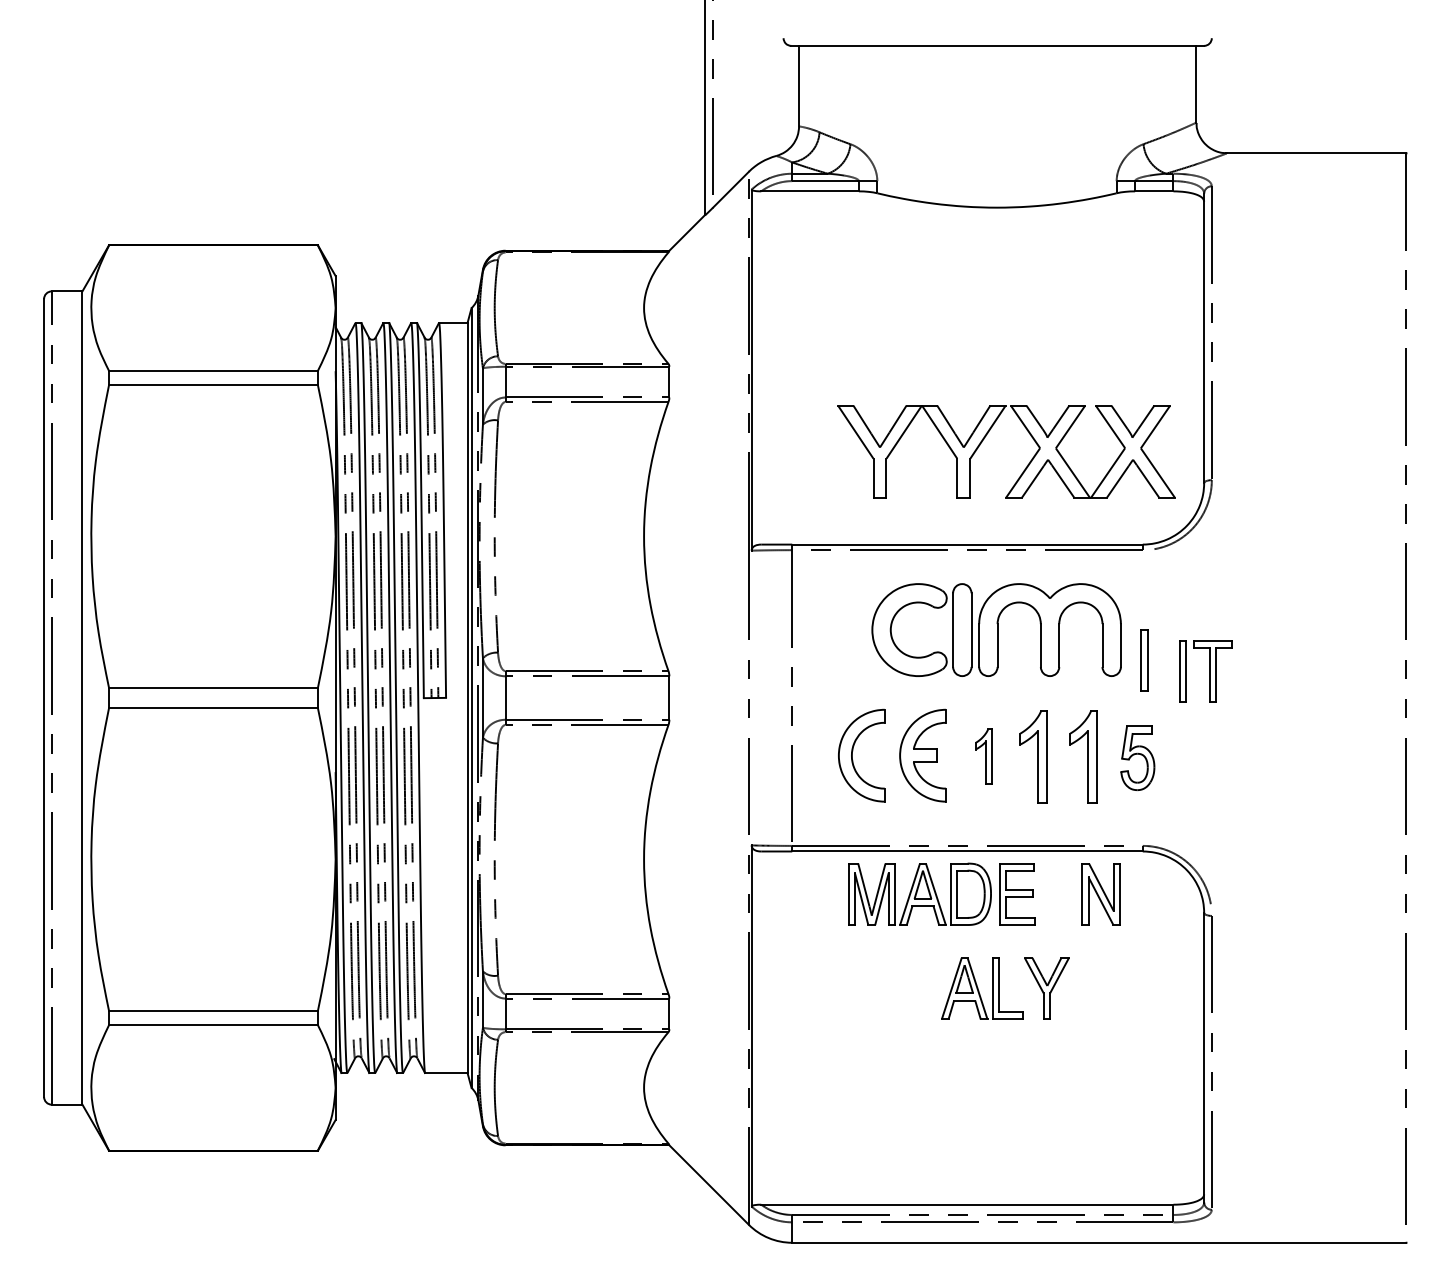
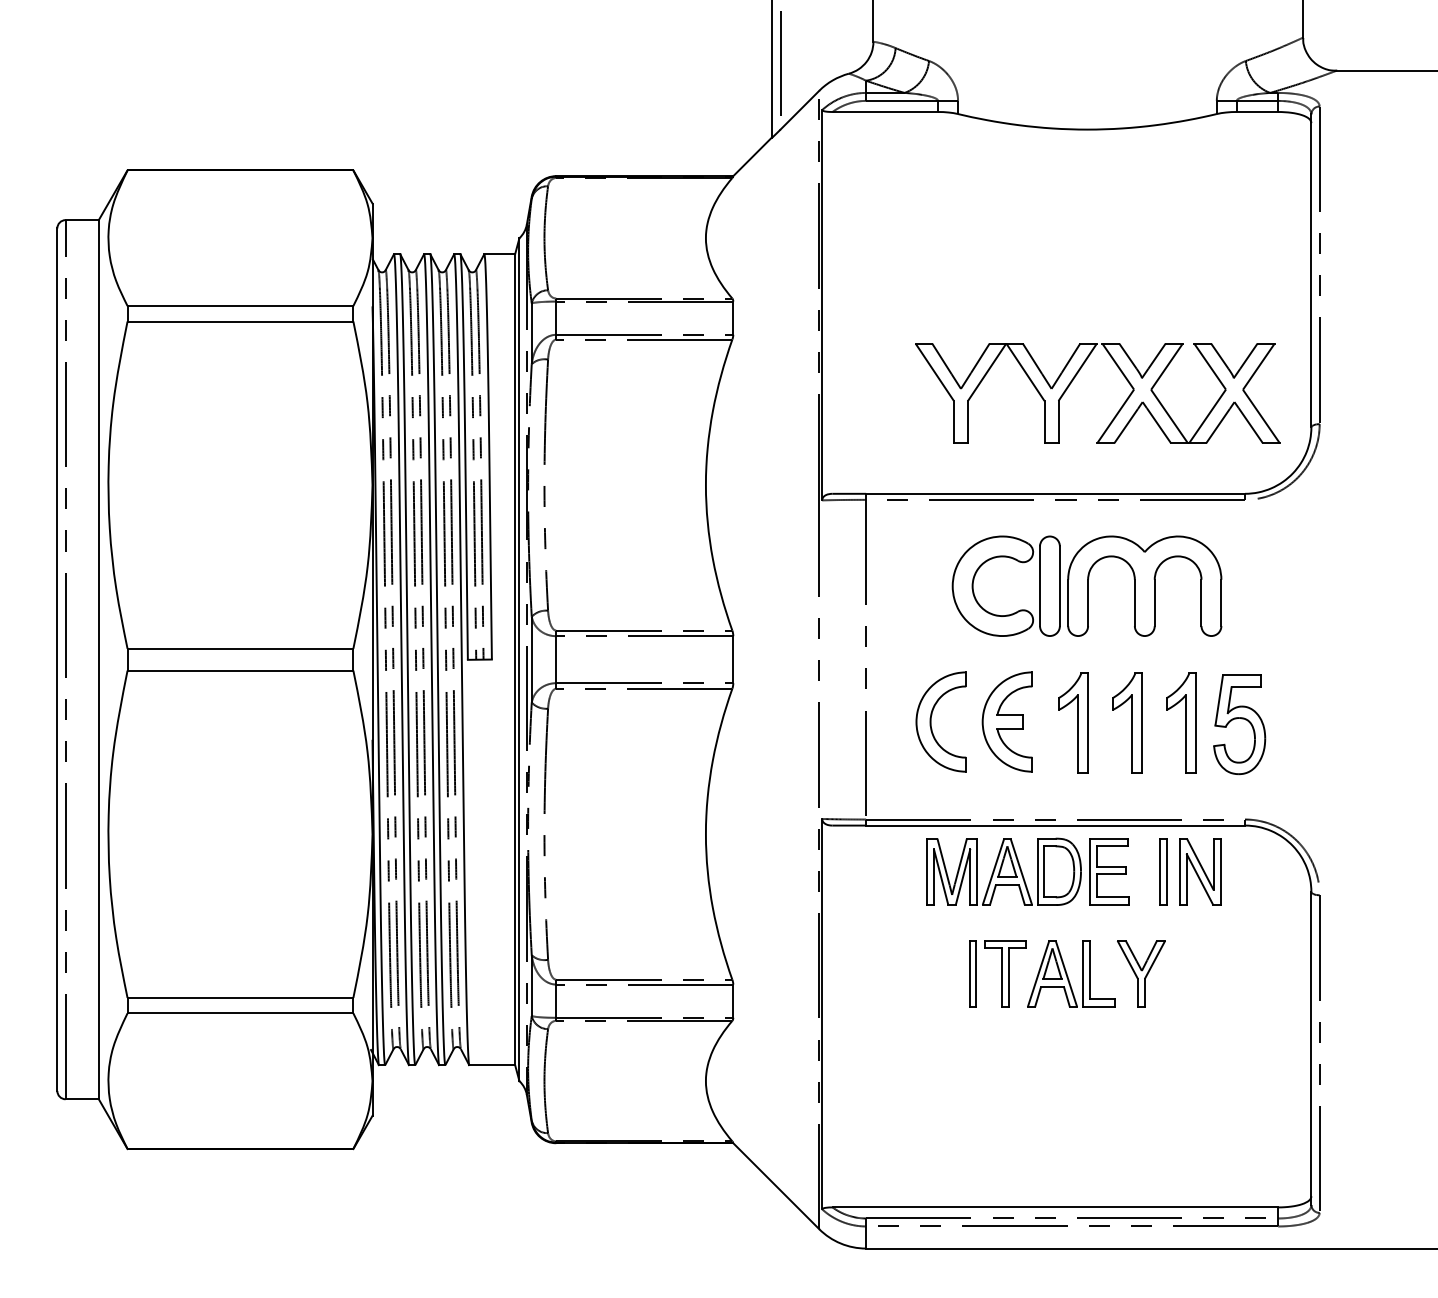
part: (1144, 660) -> (1163, 872), moved
part: (1205, 671) -> (997, 973), moved
part: (983, 756) -> (1072, 722), size x1.67
part: (1137, 757) -> (1239, 723), size x1.43

